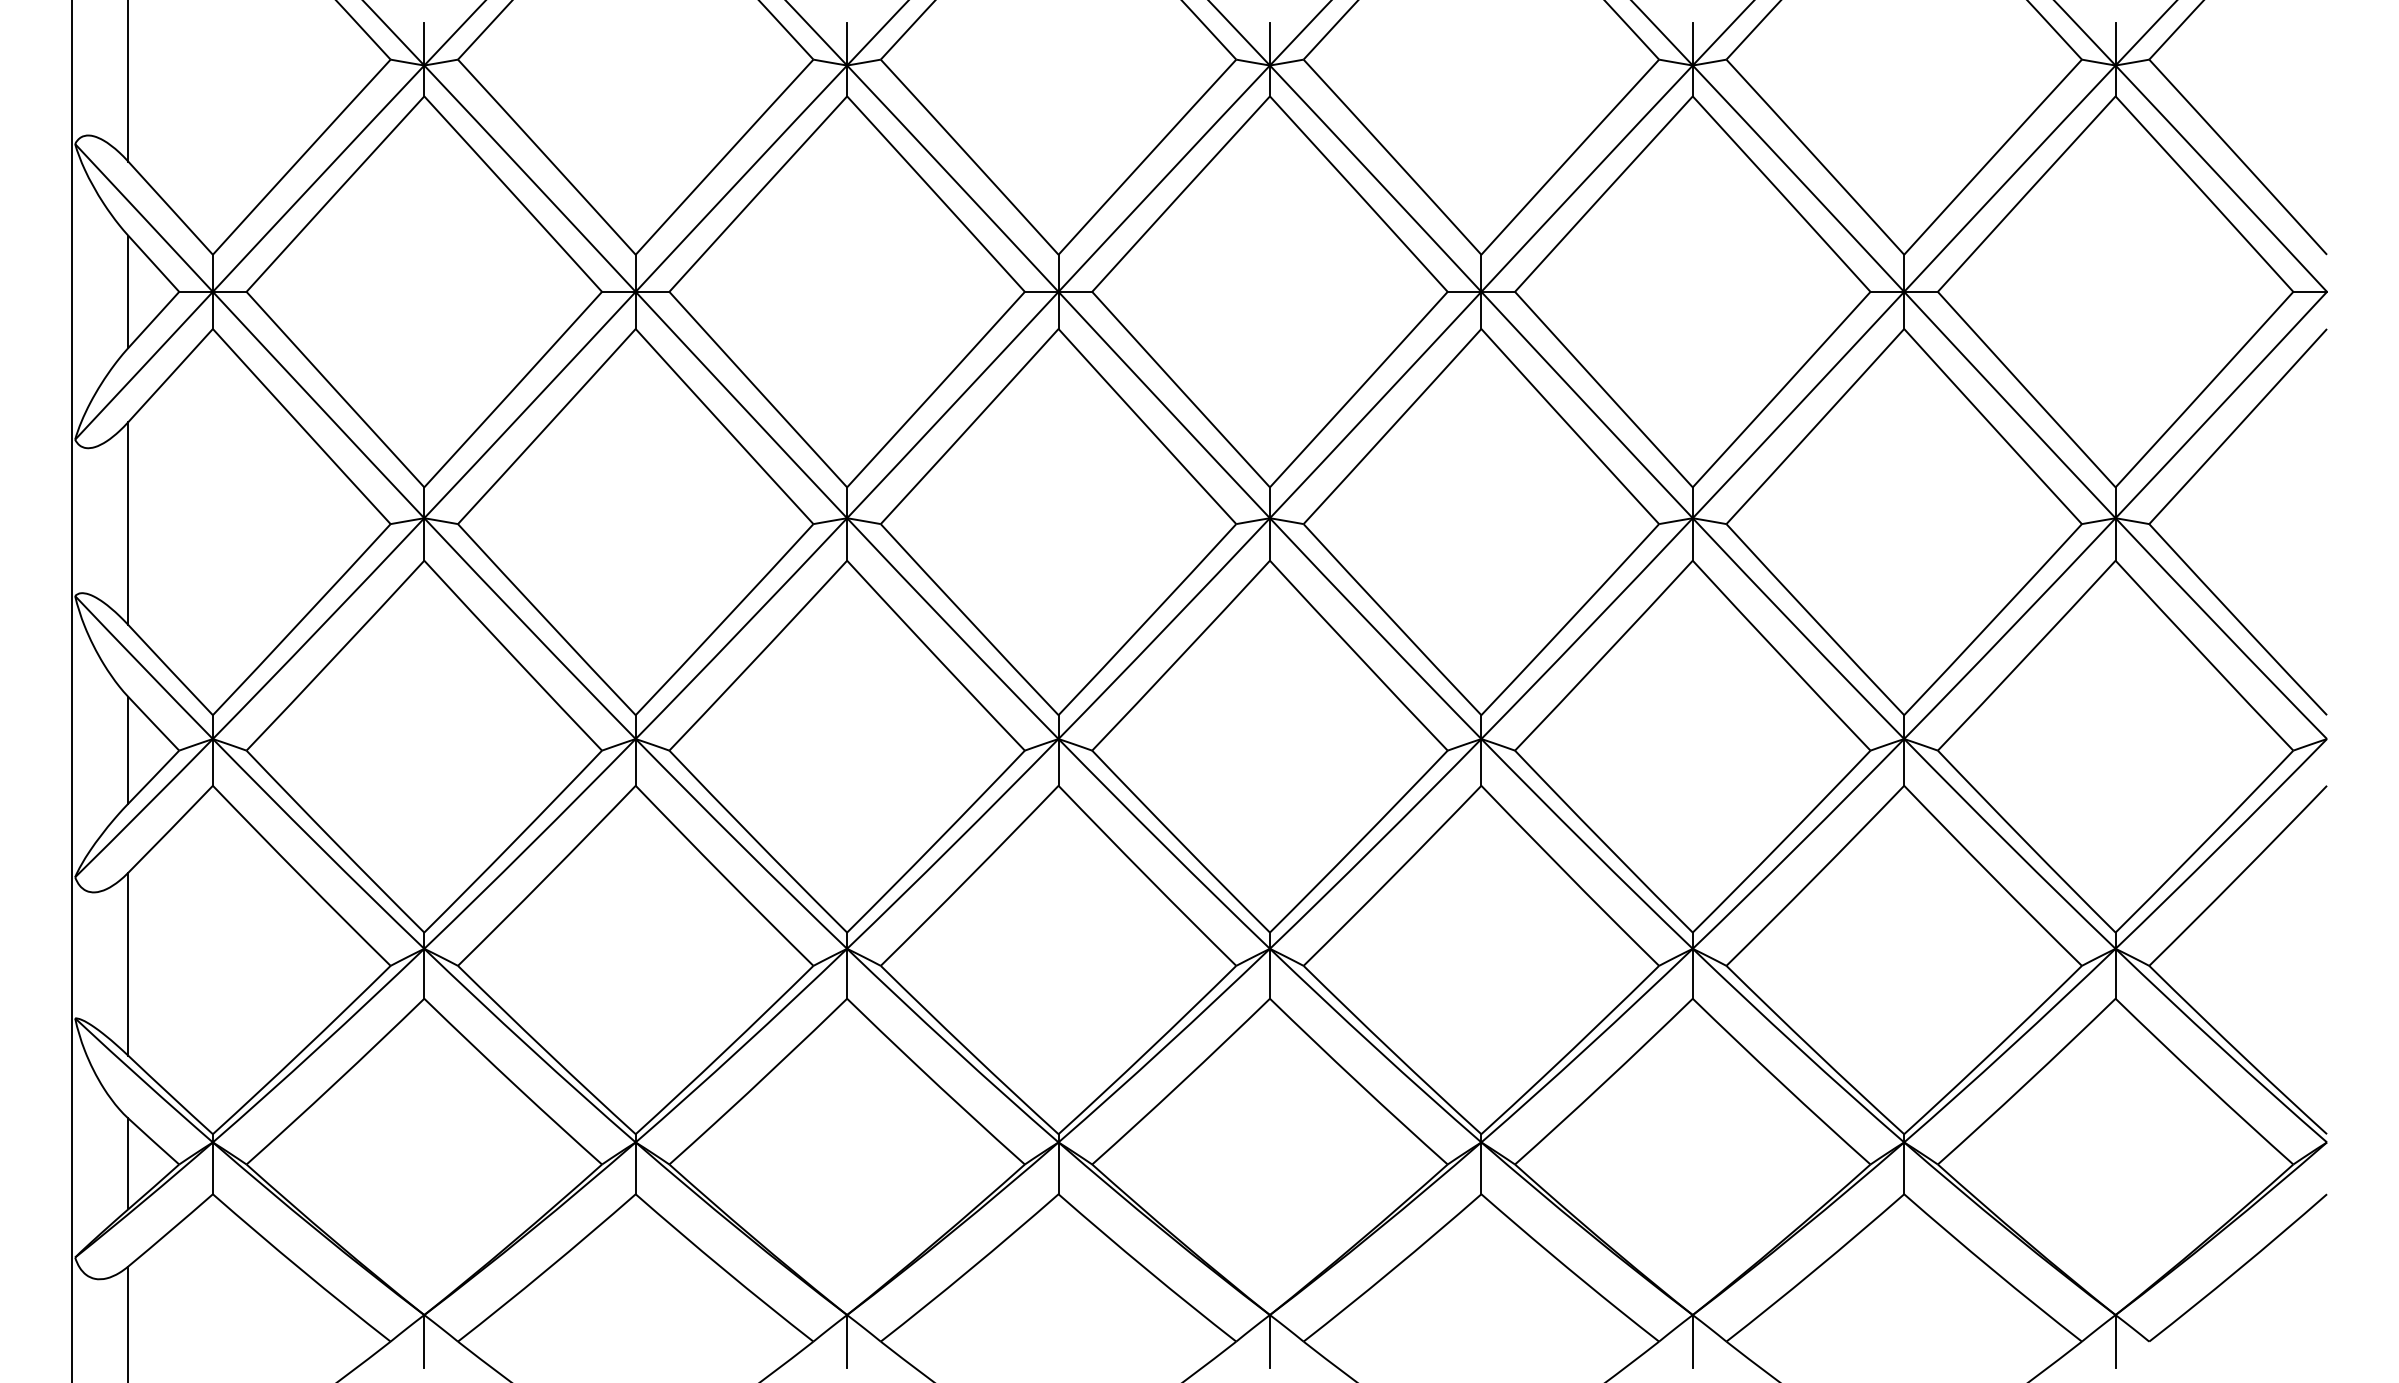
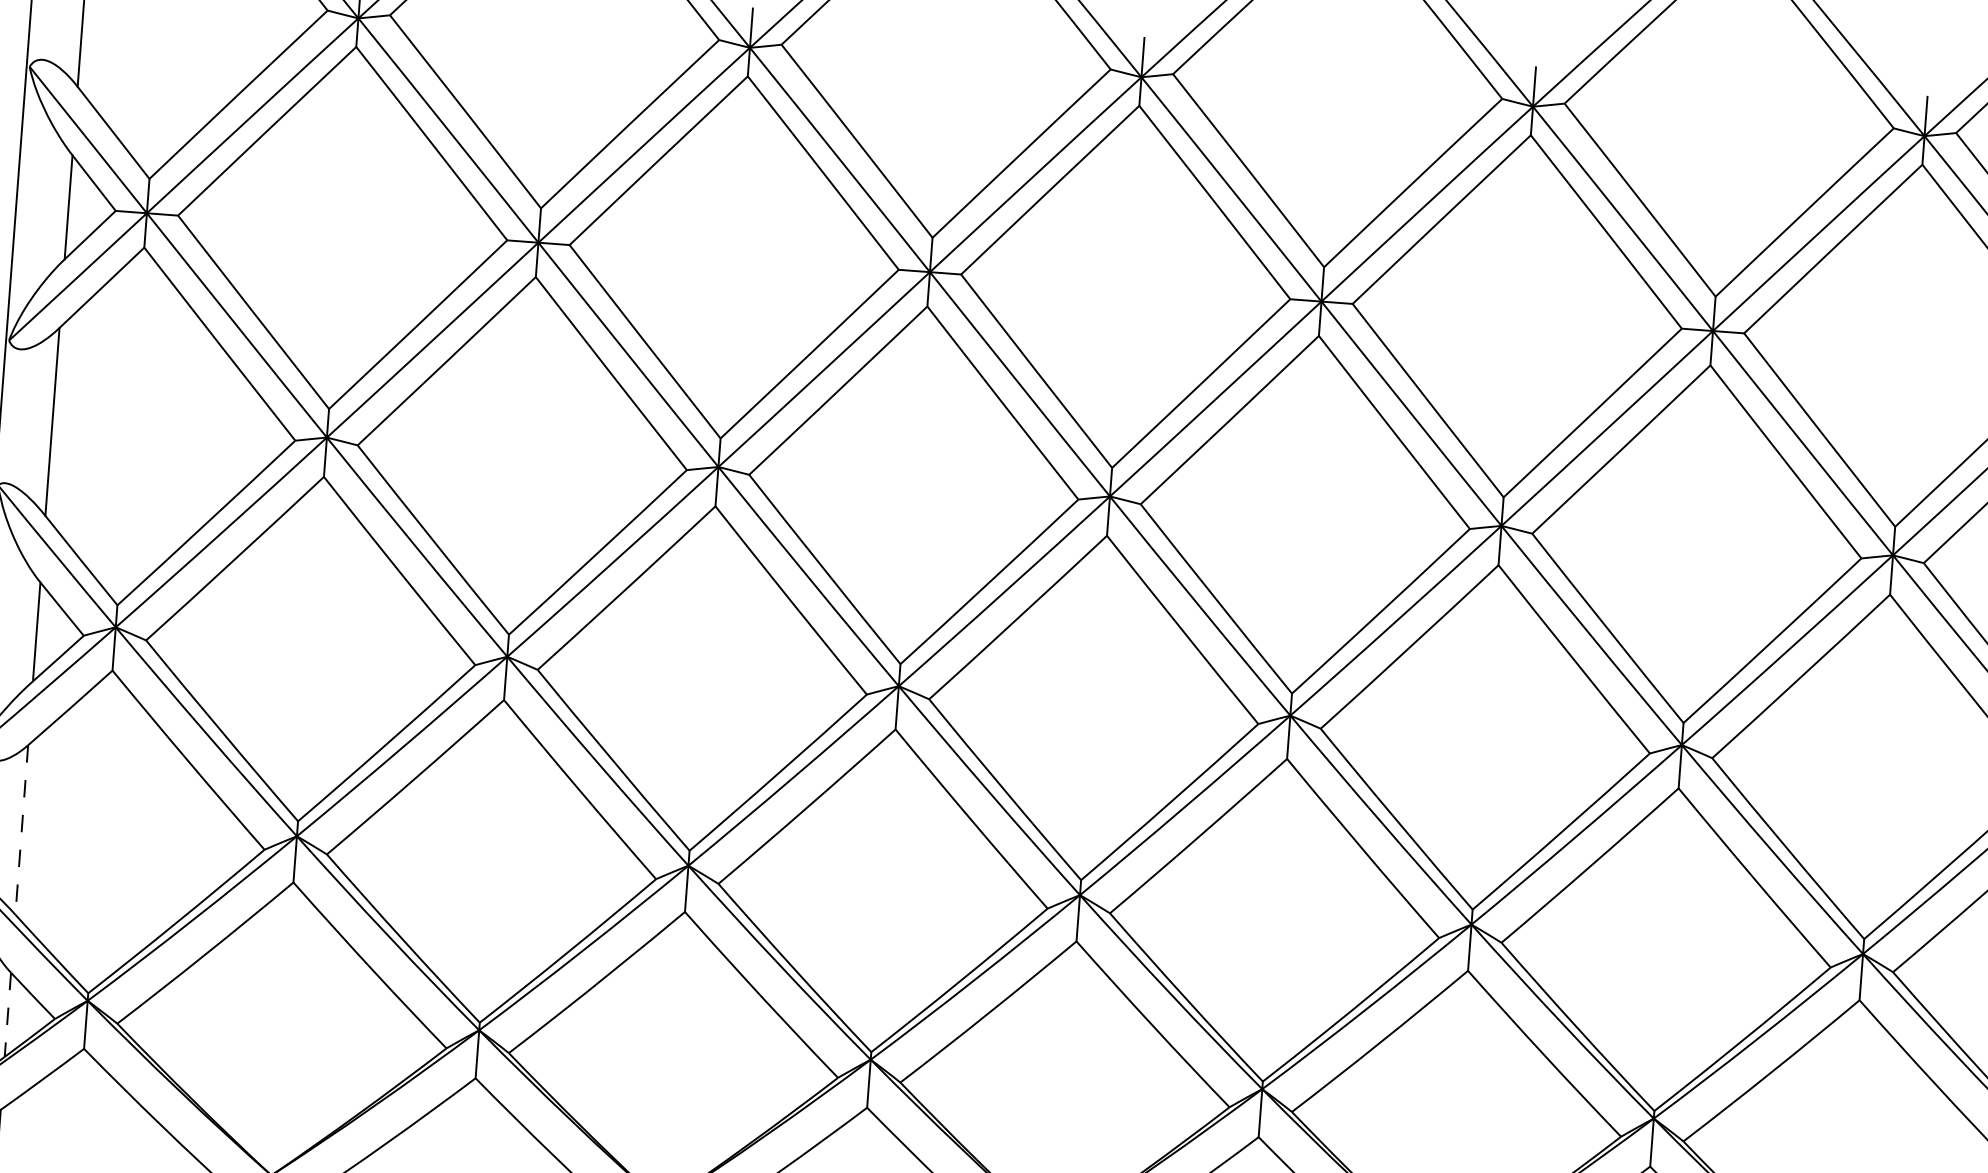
line: (128, 964) -> (21, 830), solid -> dashed
line: (128, 1164) -> (8, 1015), solid -> dashed

